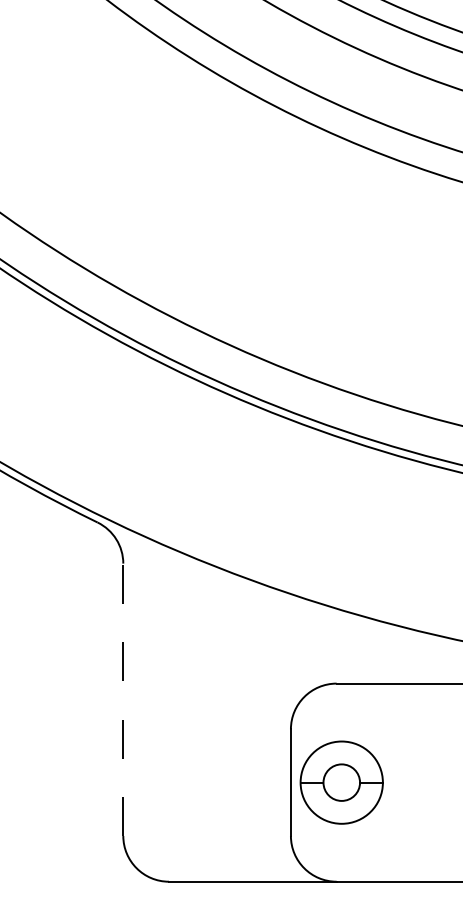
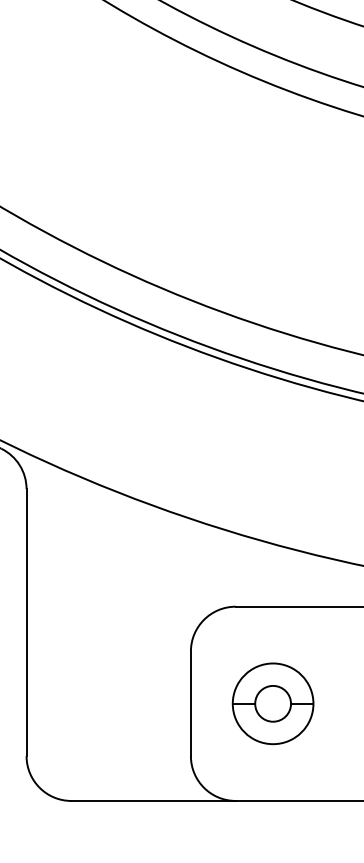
line: (123, 699) -> (26, 622), dashed -> solid
part: (341, 782) -> (272, 703), moved

